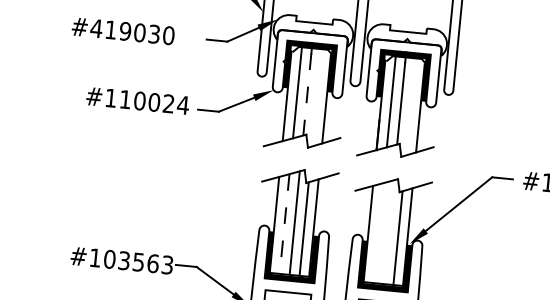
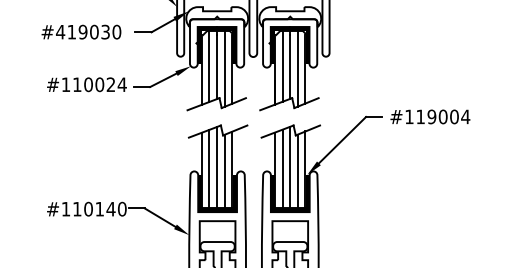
text: (123, 30) -> (81, 31), moved
line: (307, 95) -> (217, 67), dashed -> solid
line: (316, 96) -> (224, 67), added
line: (411, 105) -> (298, 67), added
line: (284, 223) -> (209, 168), dashed -> solid
line: (388, 231) -> (290, 166), added
line: (378, 232) -> (282, 168), added
text: (138, 261) -> (99, 208), #103563 -> #110140

